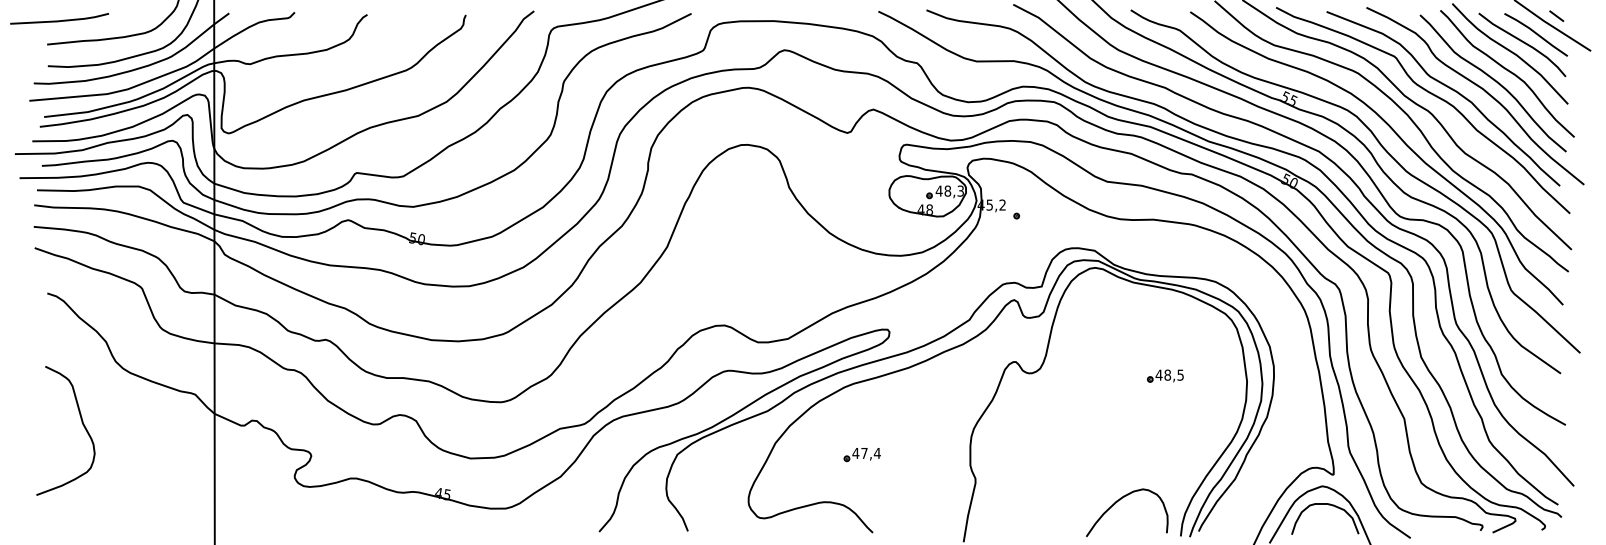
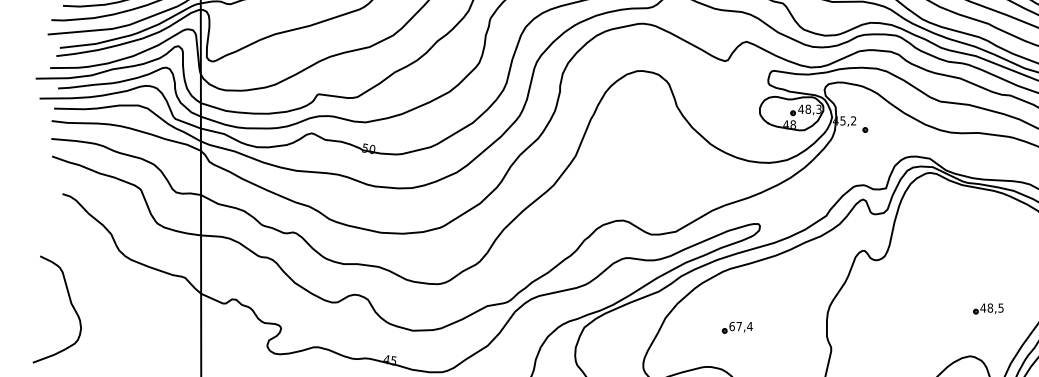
part: (1165, 375) -> (988, 308), moved
curve: (81, 422) -> (70, 302), moved
text: (855, 452) -> (731, 325), 47,4 -> 67,4

